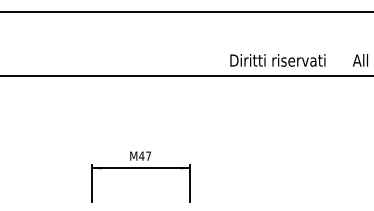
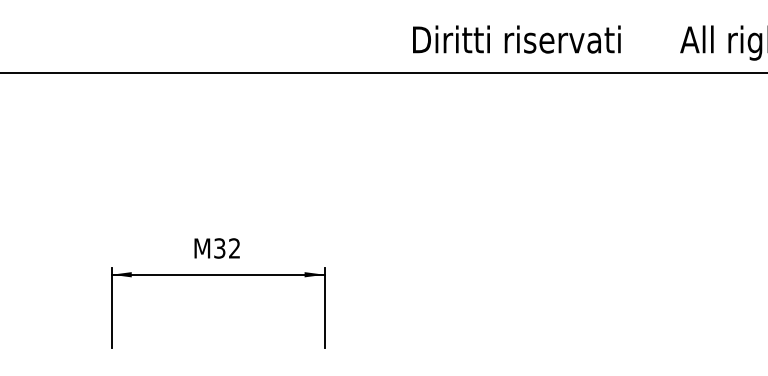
text: (144, 155) -> (225, 247), M47 -> M32

